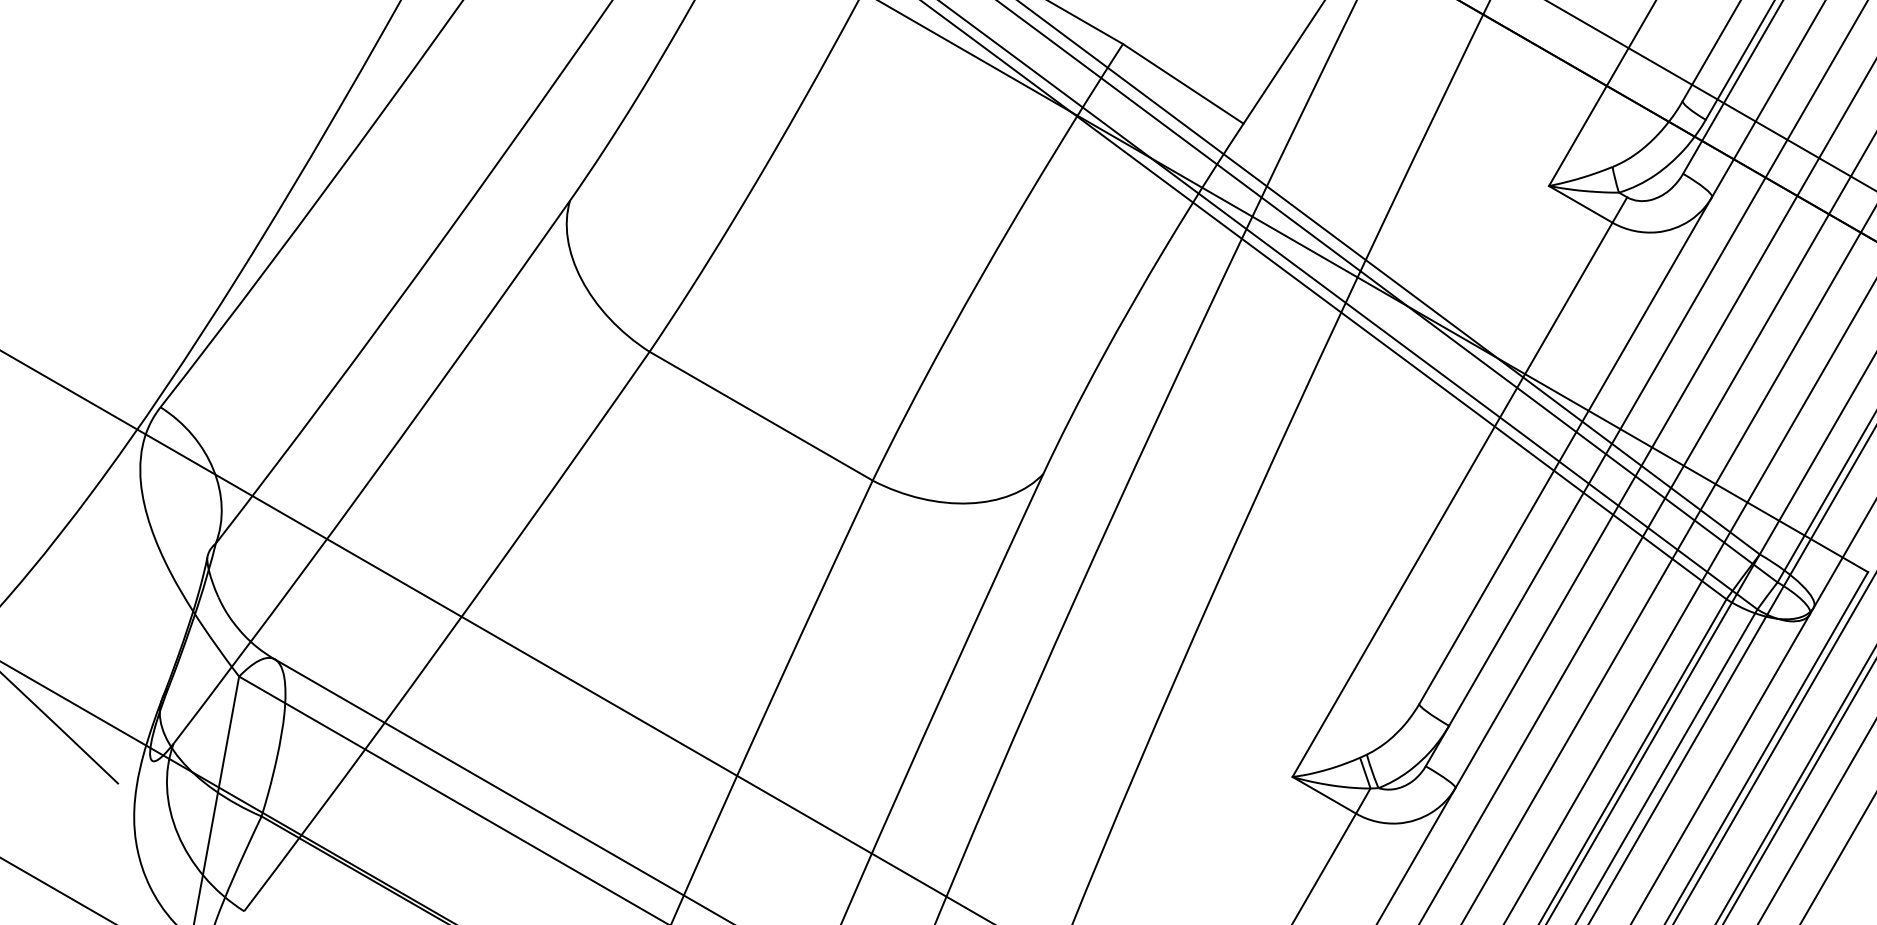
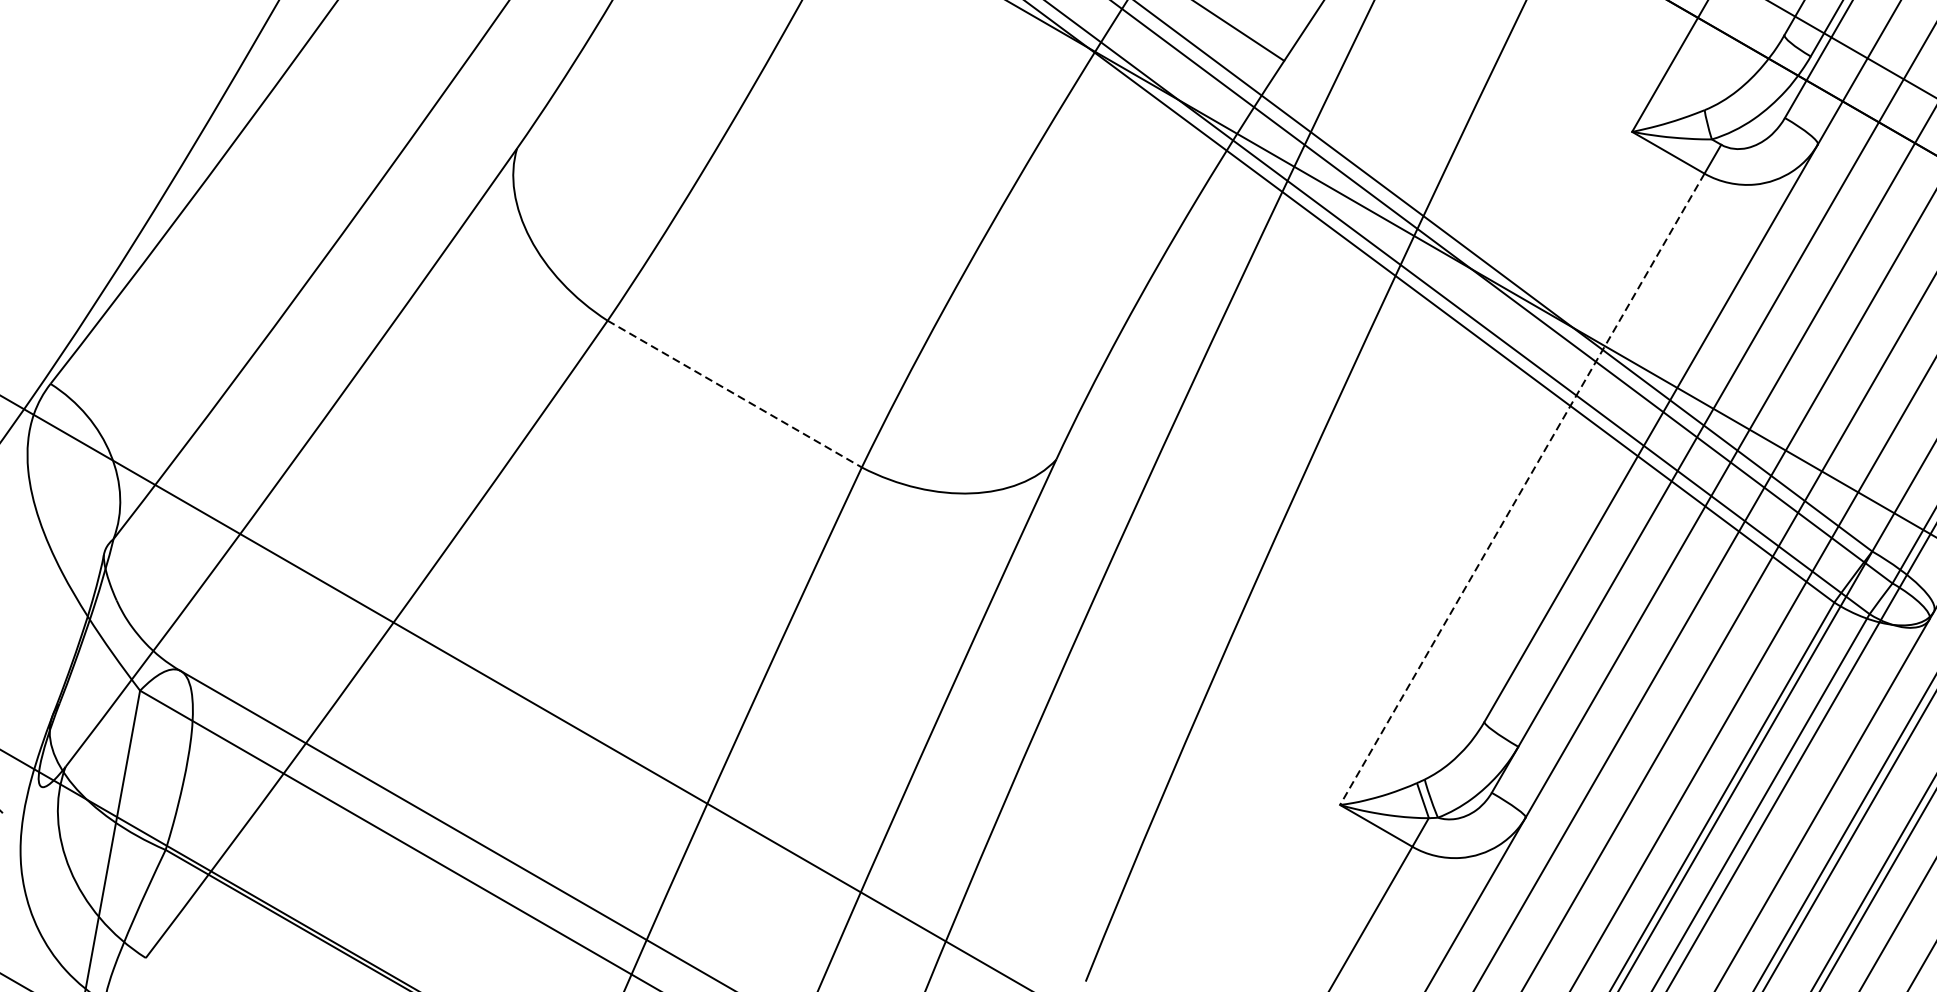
line: (761, 416) -> (735, 394), solid -> dashed
line: (1452, 499) -> (1522, 488), solid -> dashed

